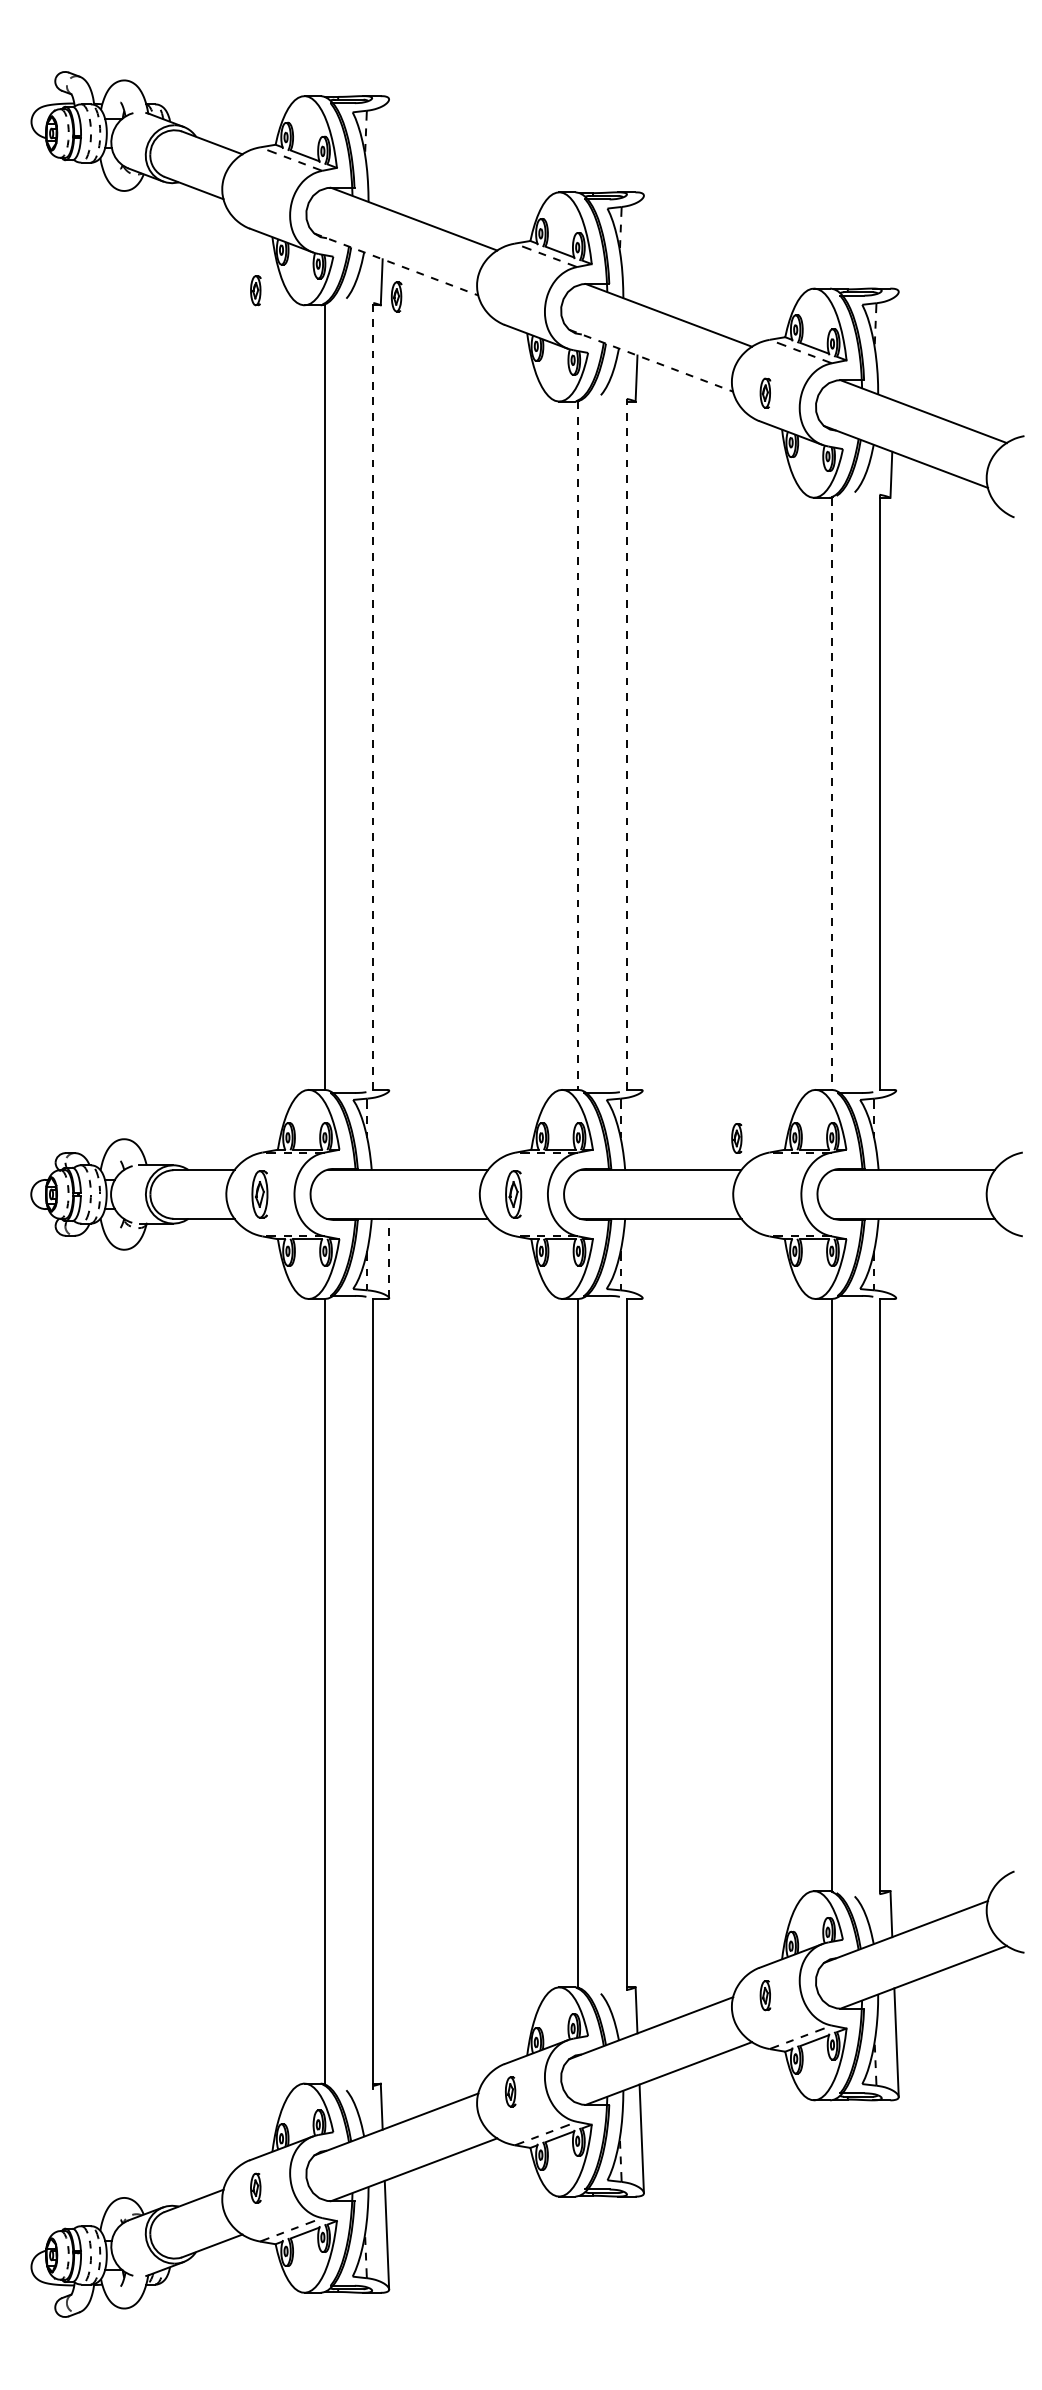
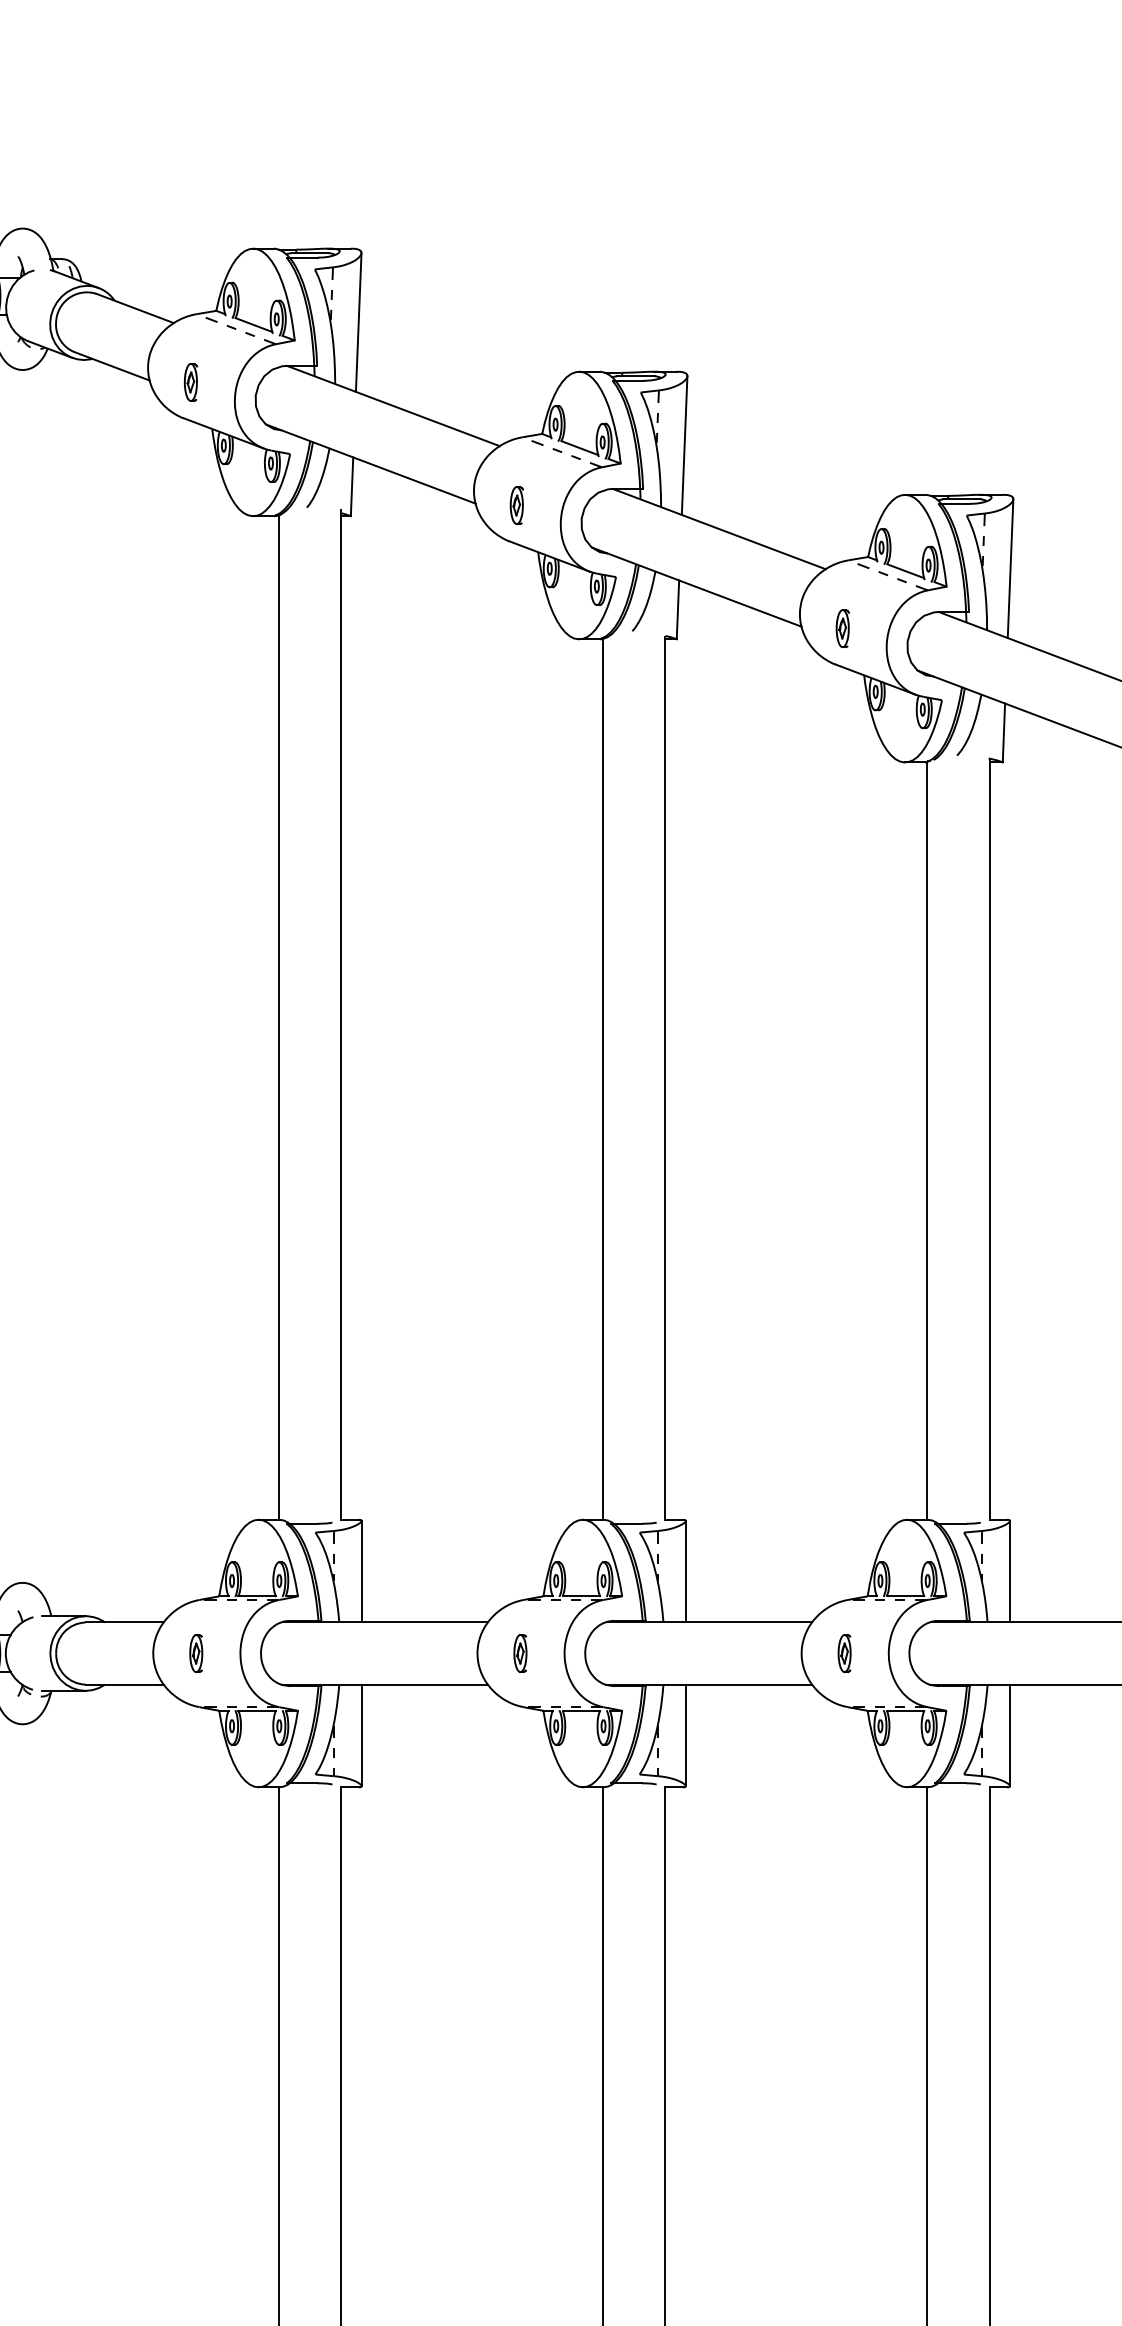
line: (386, 153) -> (358, 322), added
line: (641, 249) -> (684, 444), added
line: (396, 264) -> (370, 464), dashed -> solid
part: (255, 290) -> (190, 382), moved
part: (396, 296) -> (516, 504), moved
line: (896, 346) -> (1010, 568), added
line: (651, 360) -> (697, 586), dashed -> solid
line: (373, 694) -> (341, 1014), dashed -> solid
line: (626, 744) -> (665, 1077), dashed -> solid
line: (578, 746) -> (603, 1080), dashed -> solid
line: (831, 794) -> (927, 1141), dashed -> solid
line: (389, 1130) -> (361, 1571), added
line: (642, 1130) -> (685, 1571), added
line: (896, 1130) -> (1010, 1571), added
part: (736, 1138) -> (844, 1653), moved
part: (259, 1194) -> (195, 1653), size x0.62
part: (512, 1194) -> (519, 1653), size x0.62
line: (389, 1258) -> (361, 1735), dashed -> solid
line: (642, 1258) -> (685, 1735), added
line: (896, 1258) -> (1010, 1735), added

